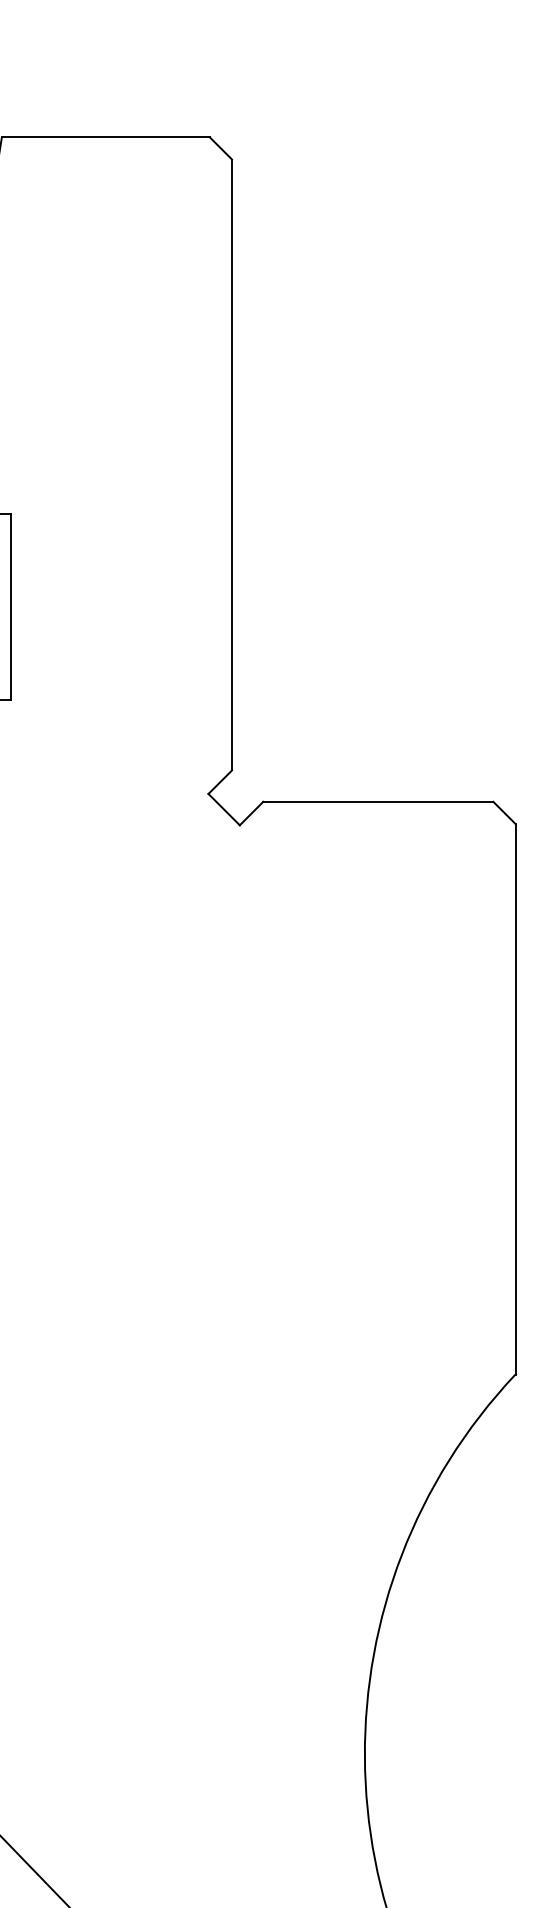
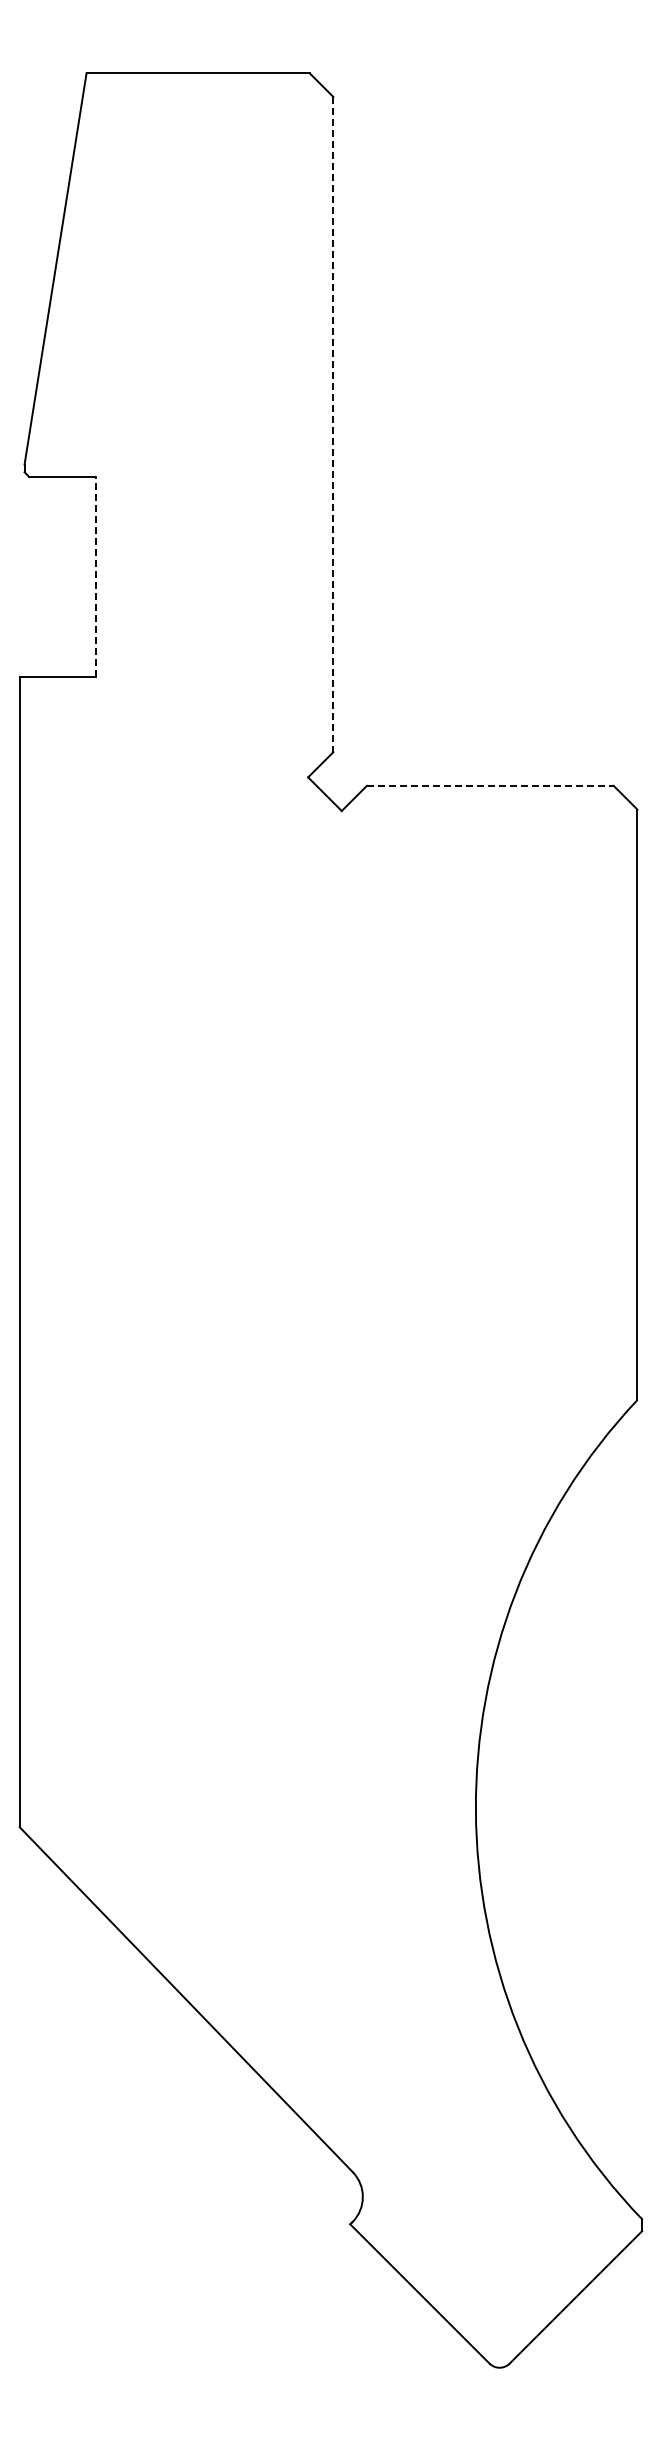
line: (232, 464) -> (333, 424), solid -> dashed
line: (10, 606) -> (95, 576), solid -> dashed
line: (378, 801) -> (490, 785), solid -> dashed

